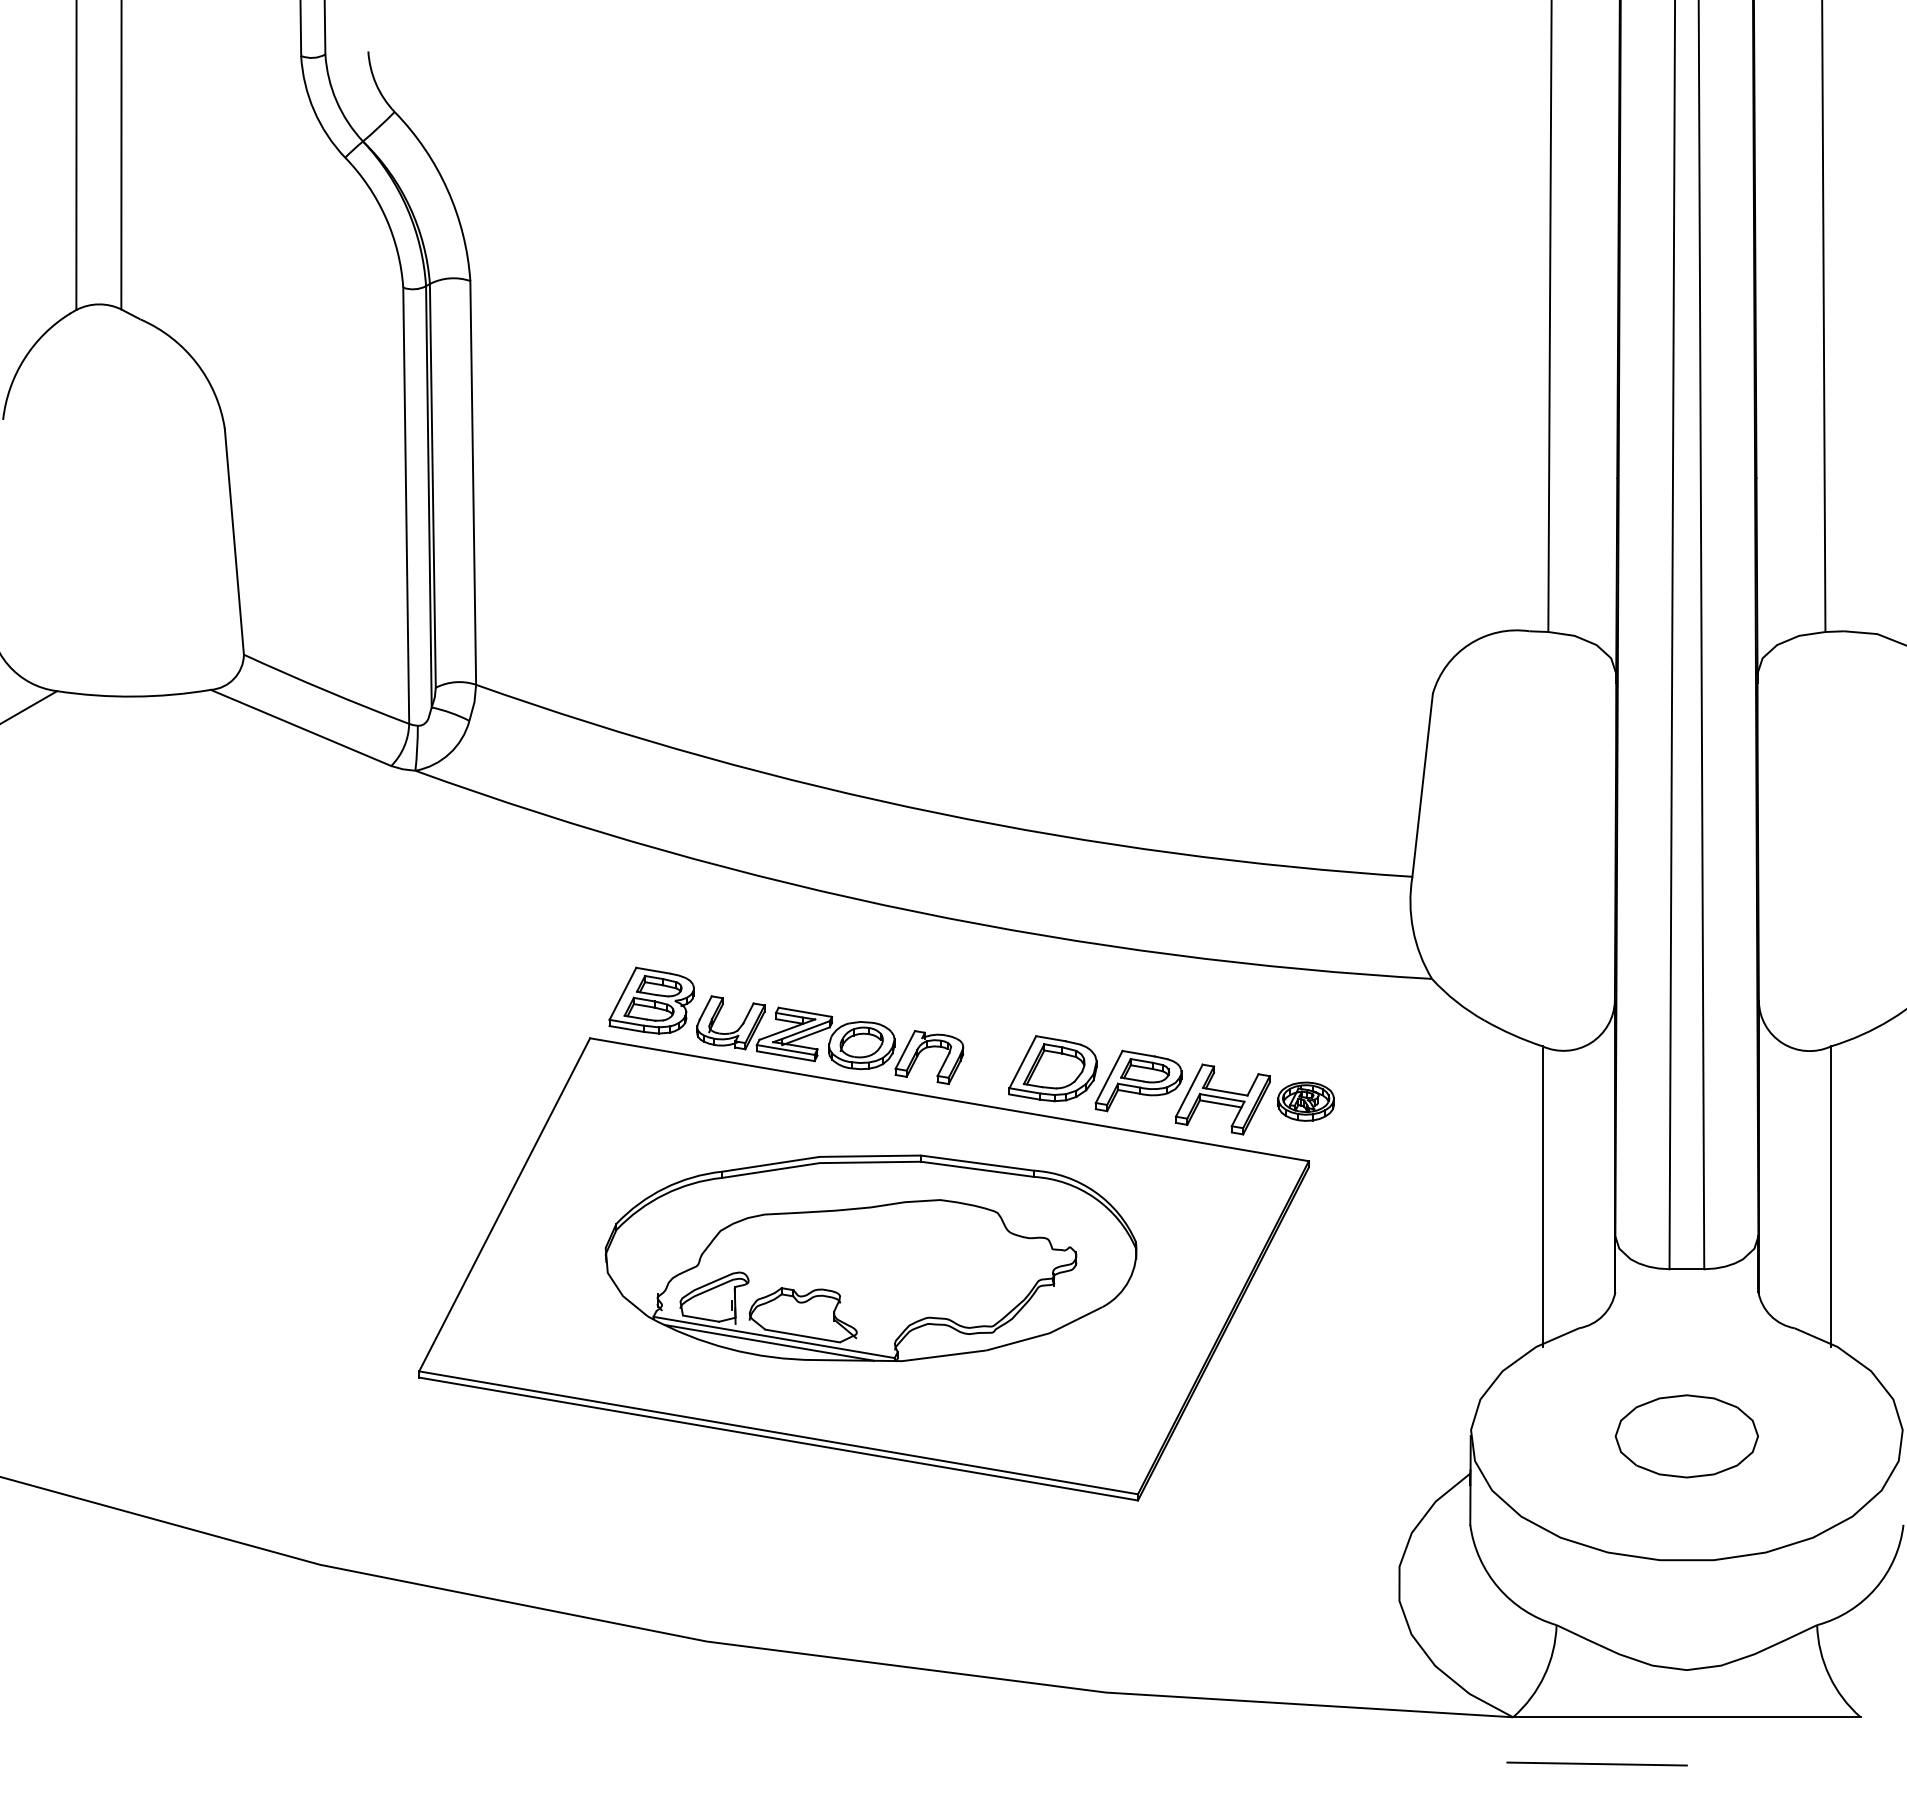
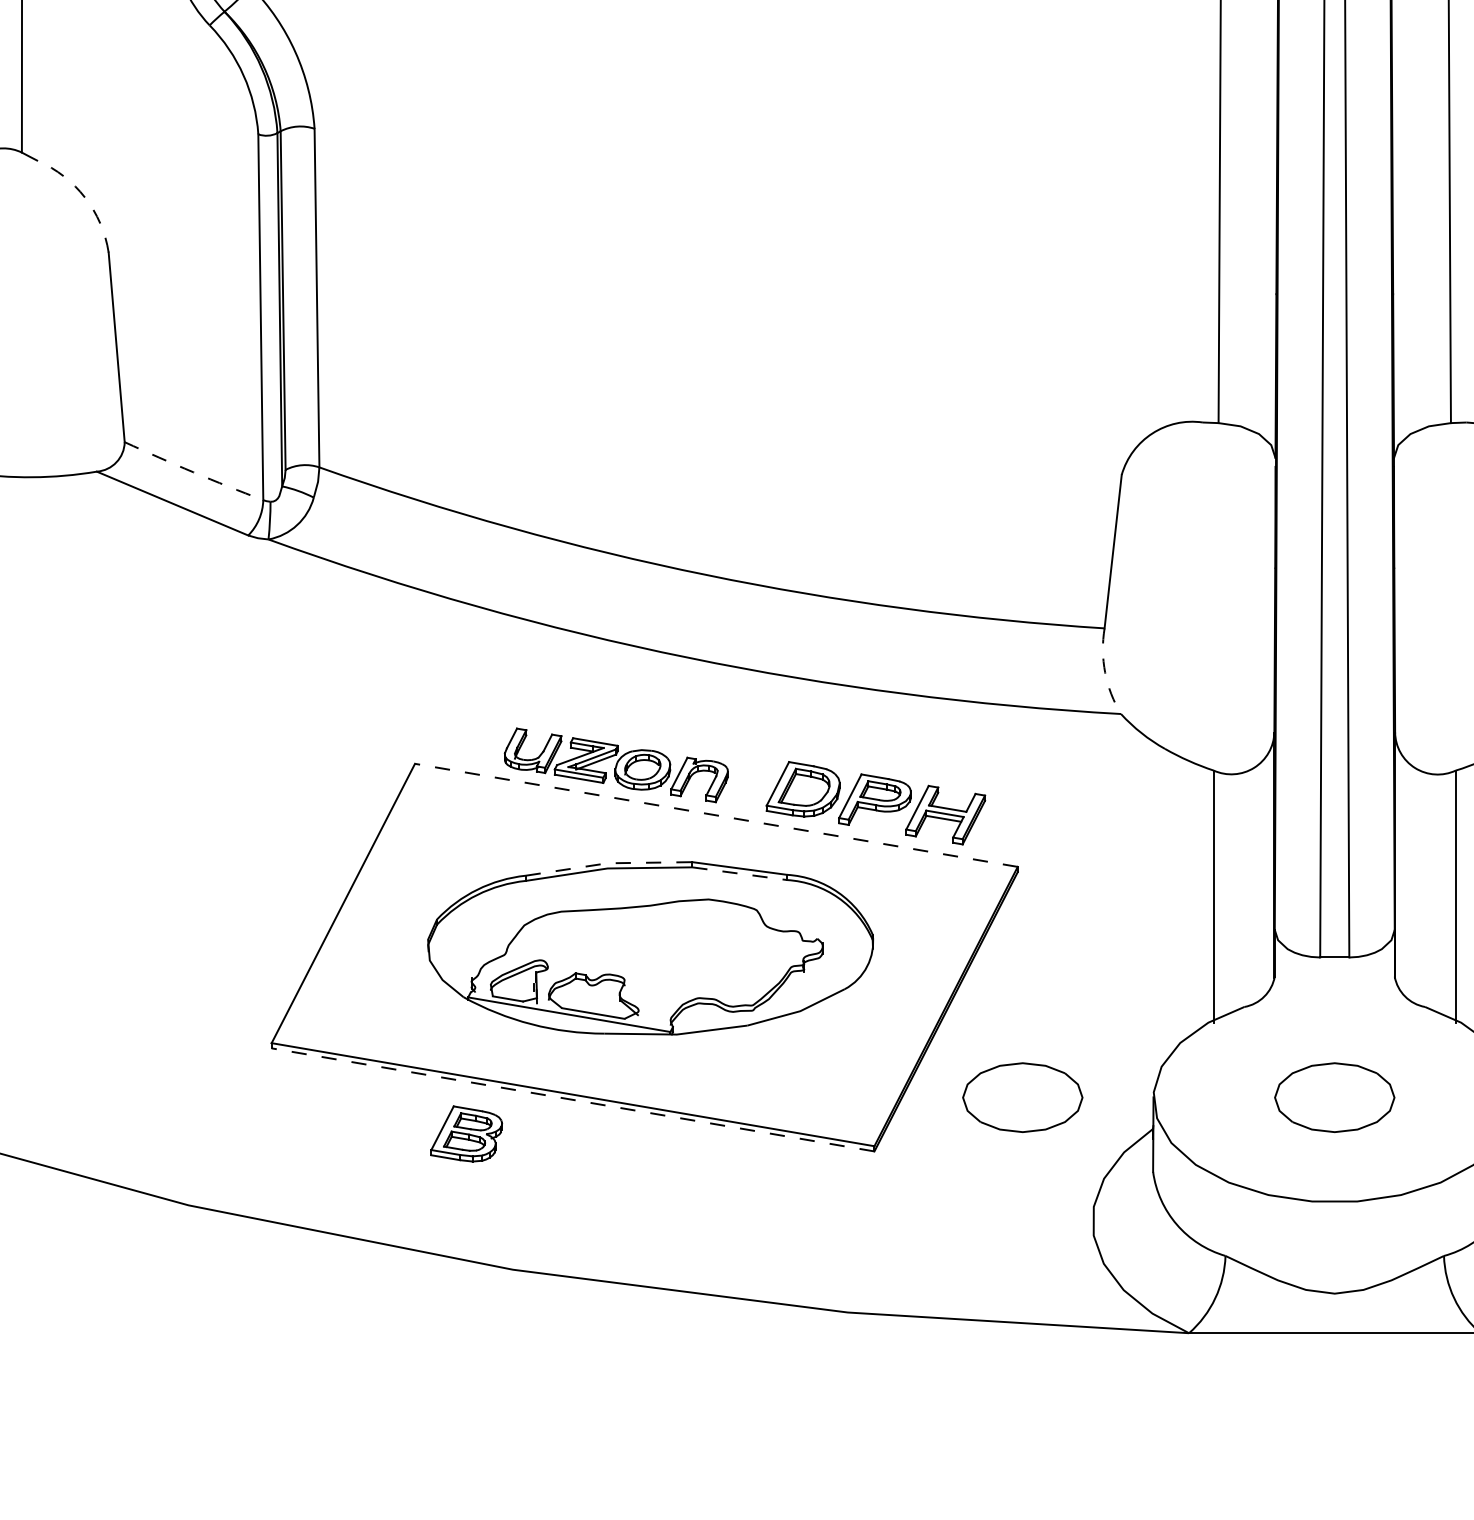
arc: (196, 363) -> (84, 197), solid -> dashed
arc: (326, 690) -> (193, 472), solid -> dashed
arc: (1413, 929) -> (1105, 672), solid -> dashed
part: (651, 1000) -> (466, 1133), moved
line: (949, 1099) -> (716, 815), solid -> dashed
part: (1305, 1101) -> (1014, 816), removed
line: (820, 1156) -> (608, 862), solid -> dashed
line: (977, 1169) -> (739, 873), solid -> dashed
line: (769, 1342) -> (565, 1018), removed
part: (1314, 1436) -> (1022, 1097), added
line: (778, 1439) -> (572, 1100), solid -> dashed
line: (1596, 1763) -> (1258, 1371), removed

